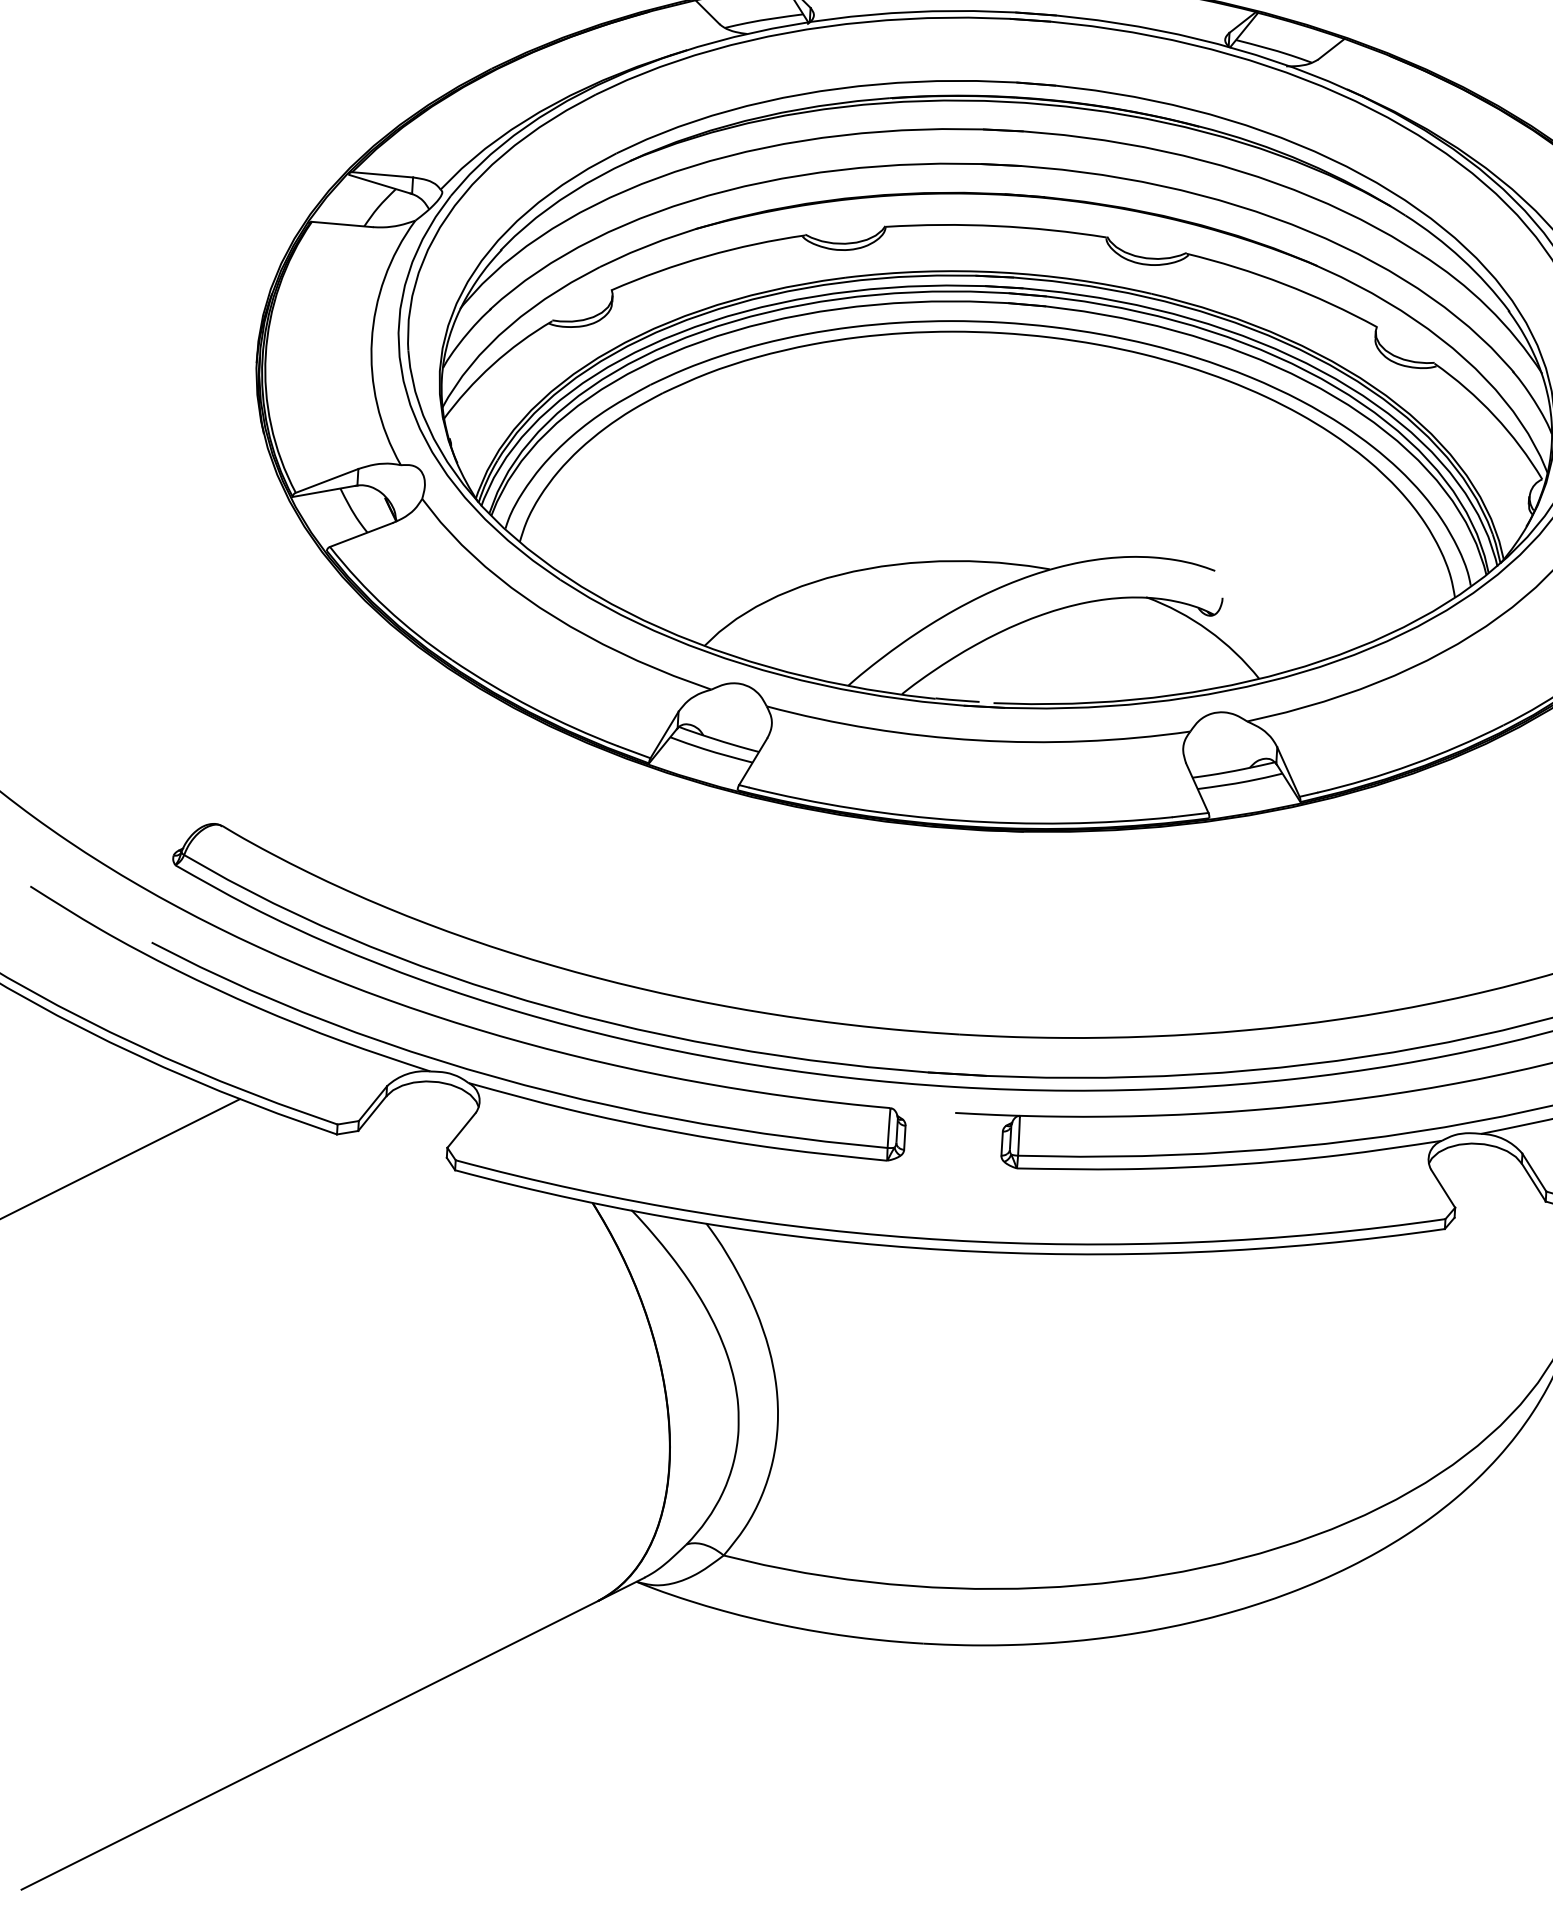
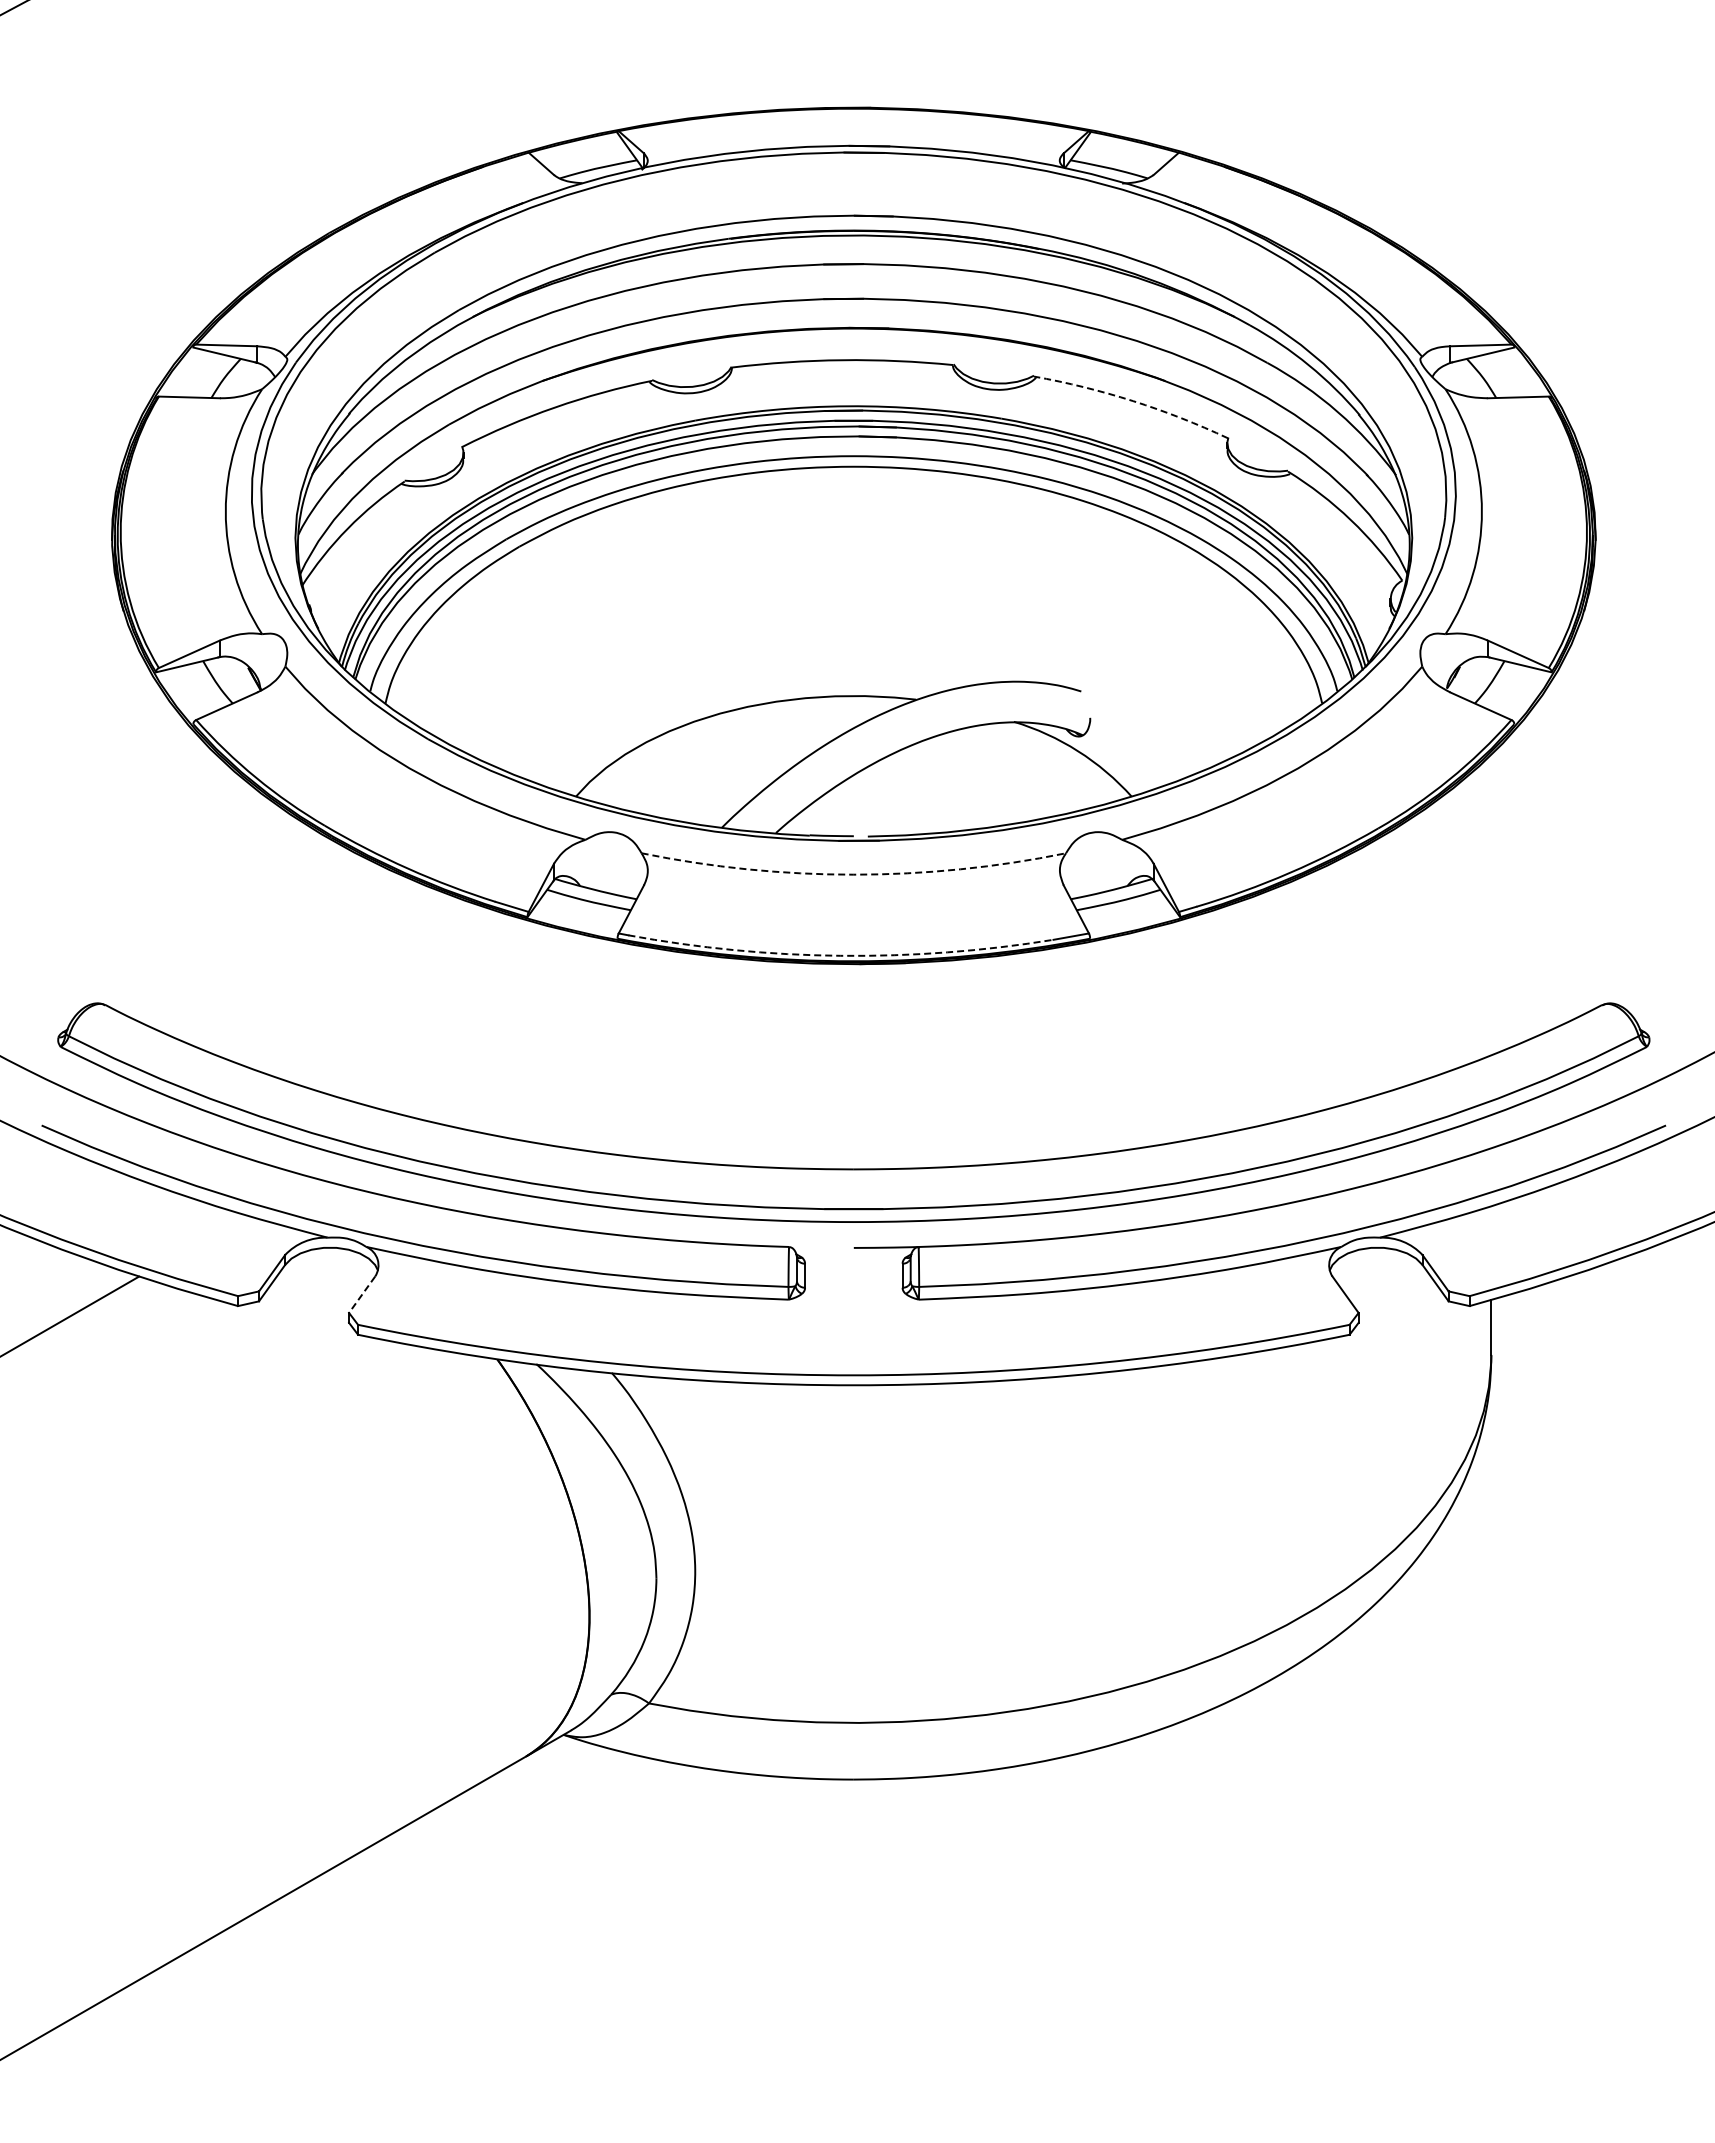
arc: (1284, 284) -> (1133, 401), solid -> dashed
arc: (976, 740) -> (853, 874), solid -> dashed
arc: (959, 820) -> (840, 955), solid -> dashed
line: (460, 1131) -> (361, 1295), solid -> dashed

